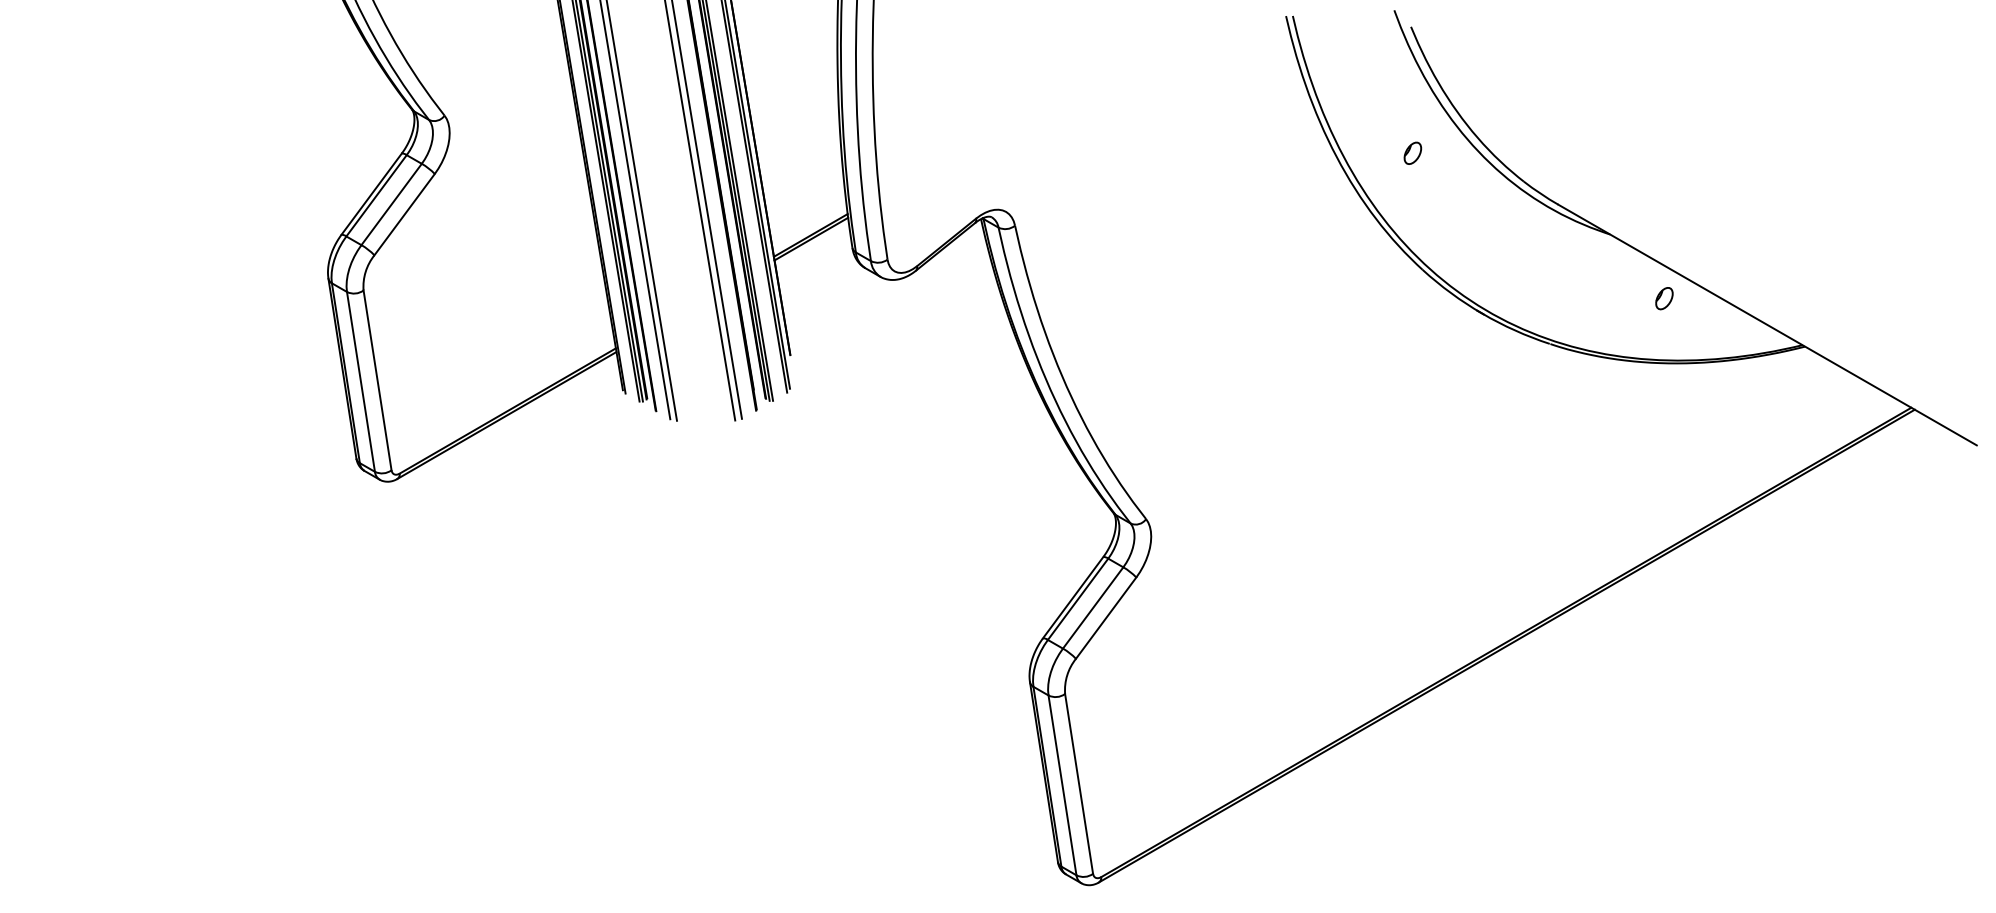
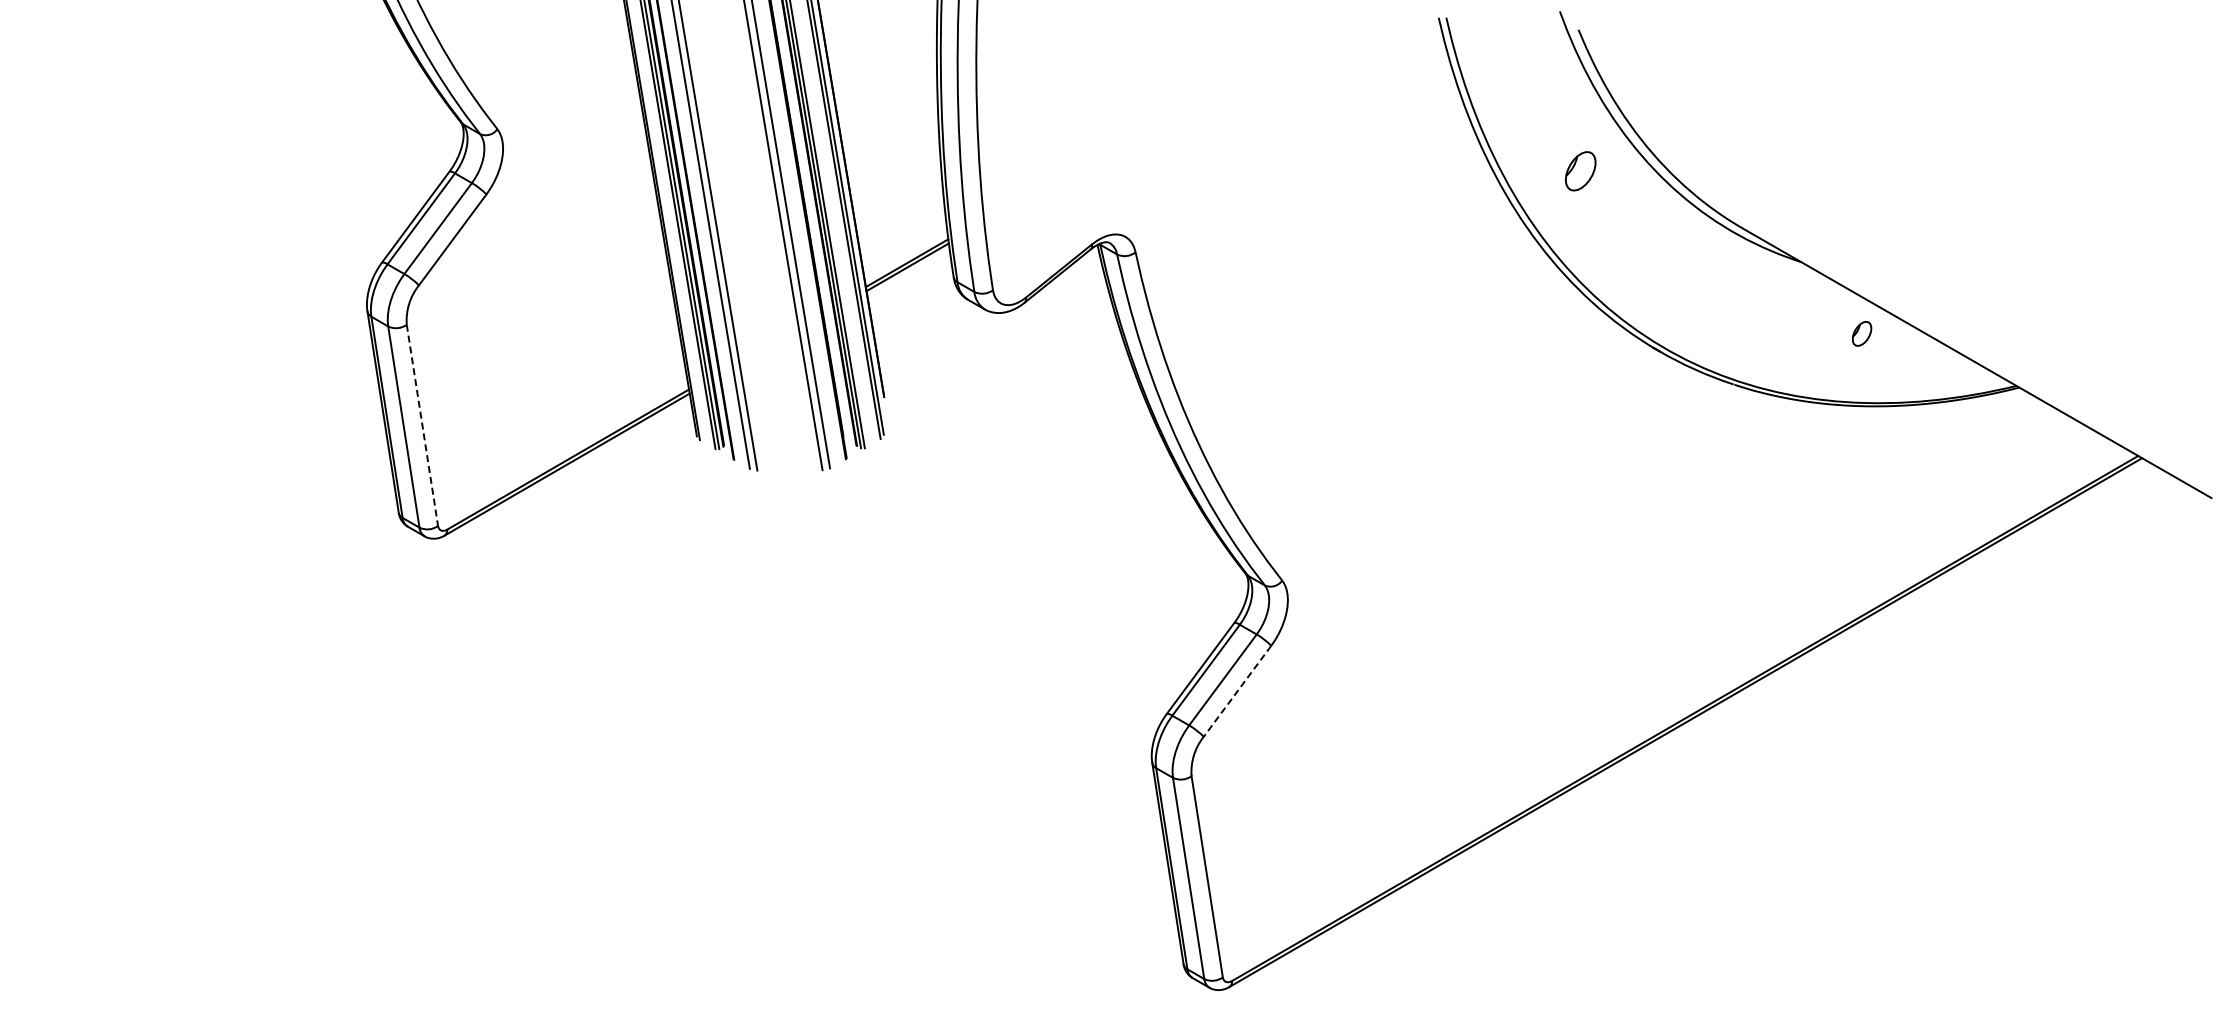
part: (1412, 153) -> (1580, 171), size x1.6
line: (377, 380) -> (422, 425), solid -> dashed
line: (1106, 618) -> (1237, 691), solid -> dashed

